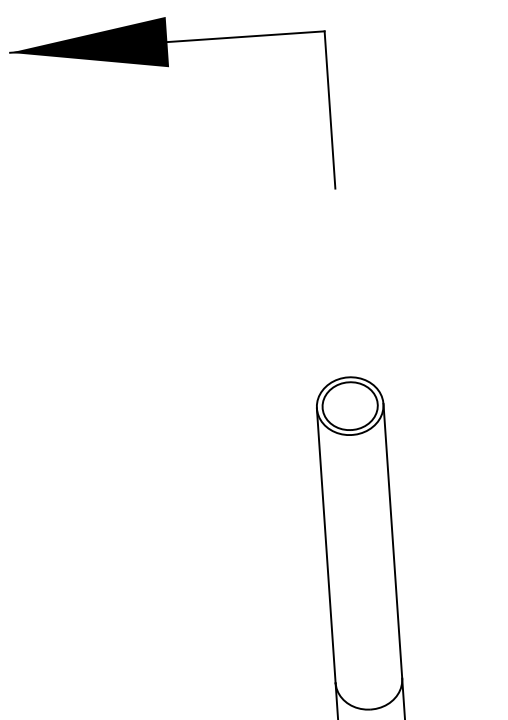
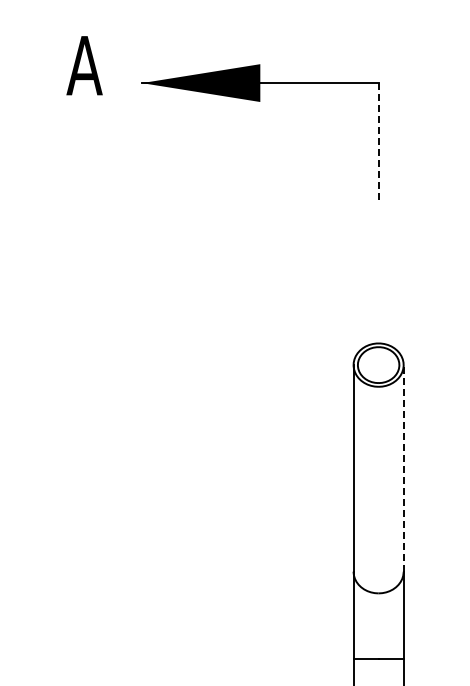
line: (329, 110) -> (378, 142), solid -> dashed
line: (392, 539) -> (403, 467), solid -> dashed

